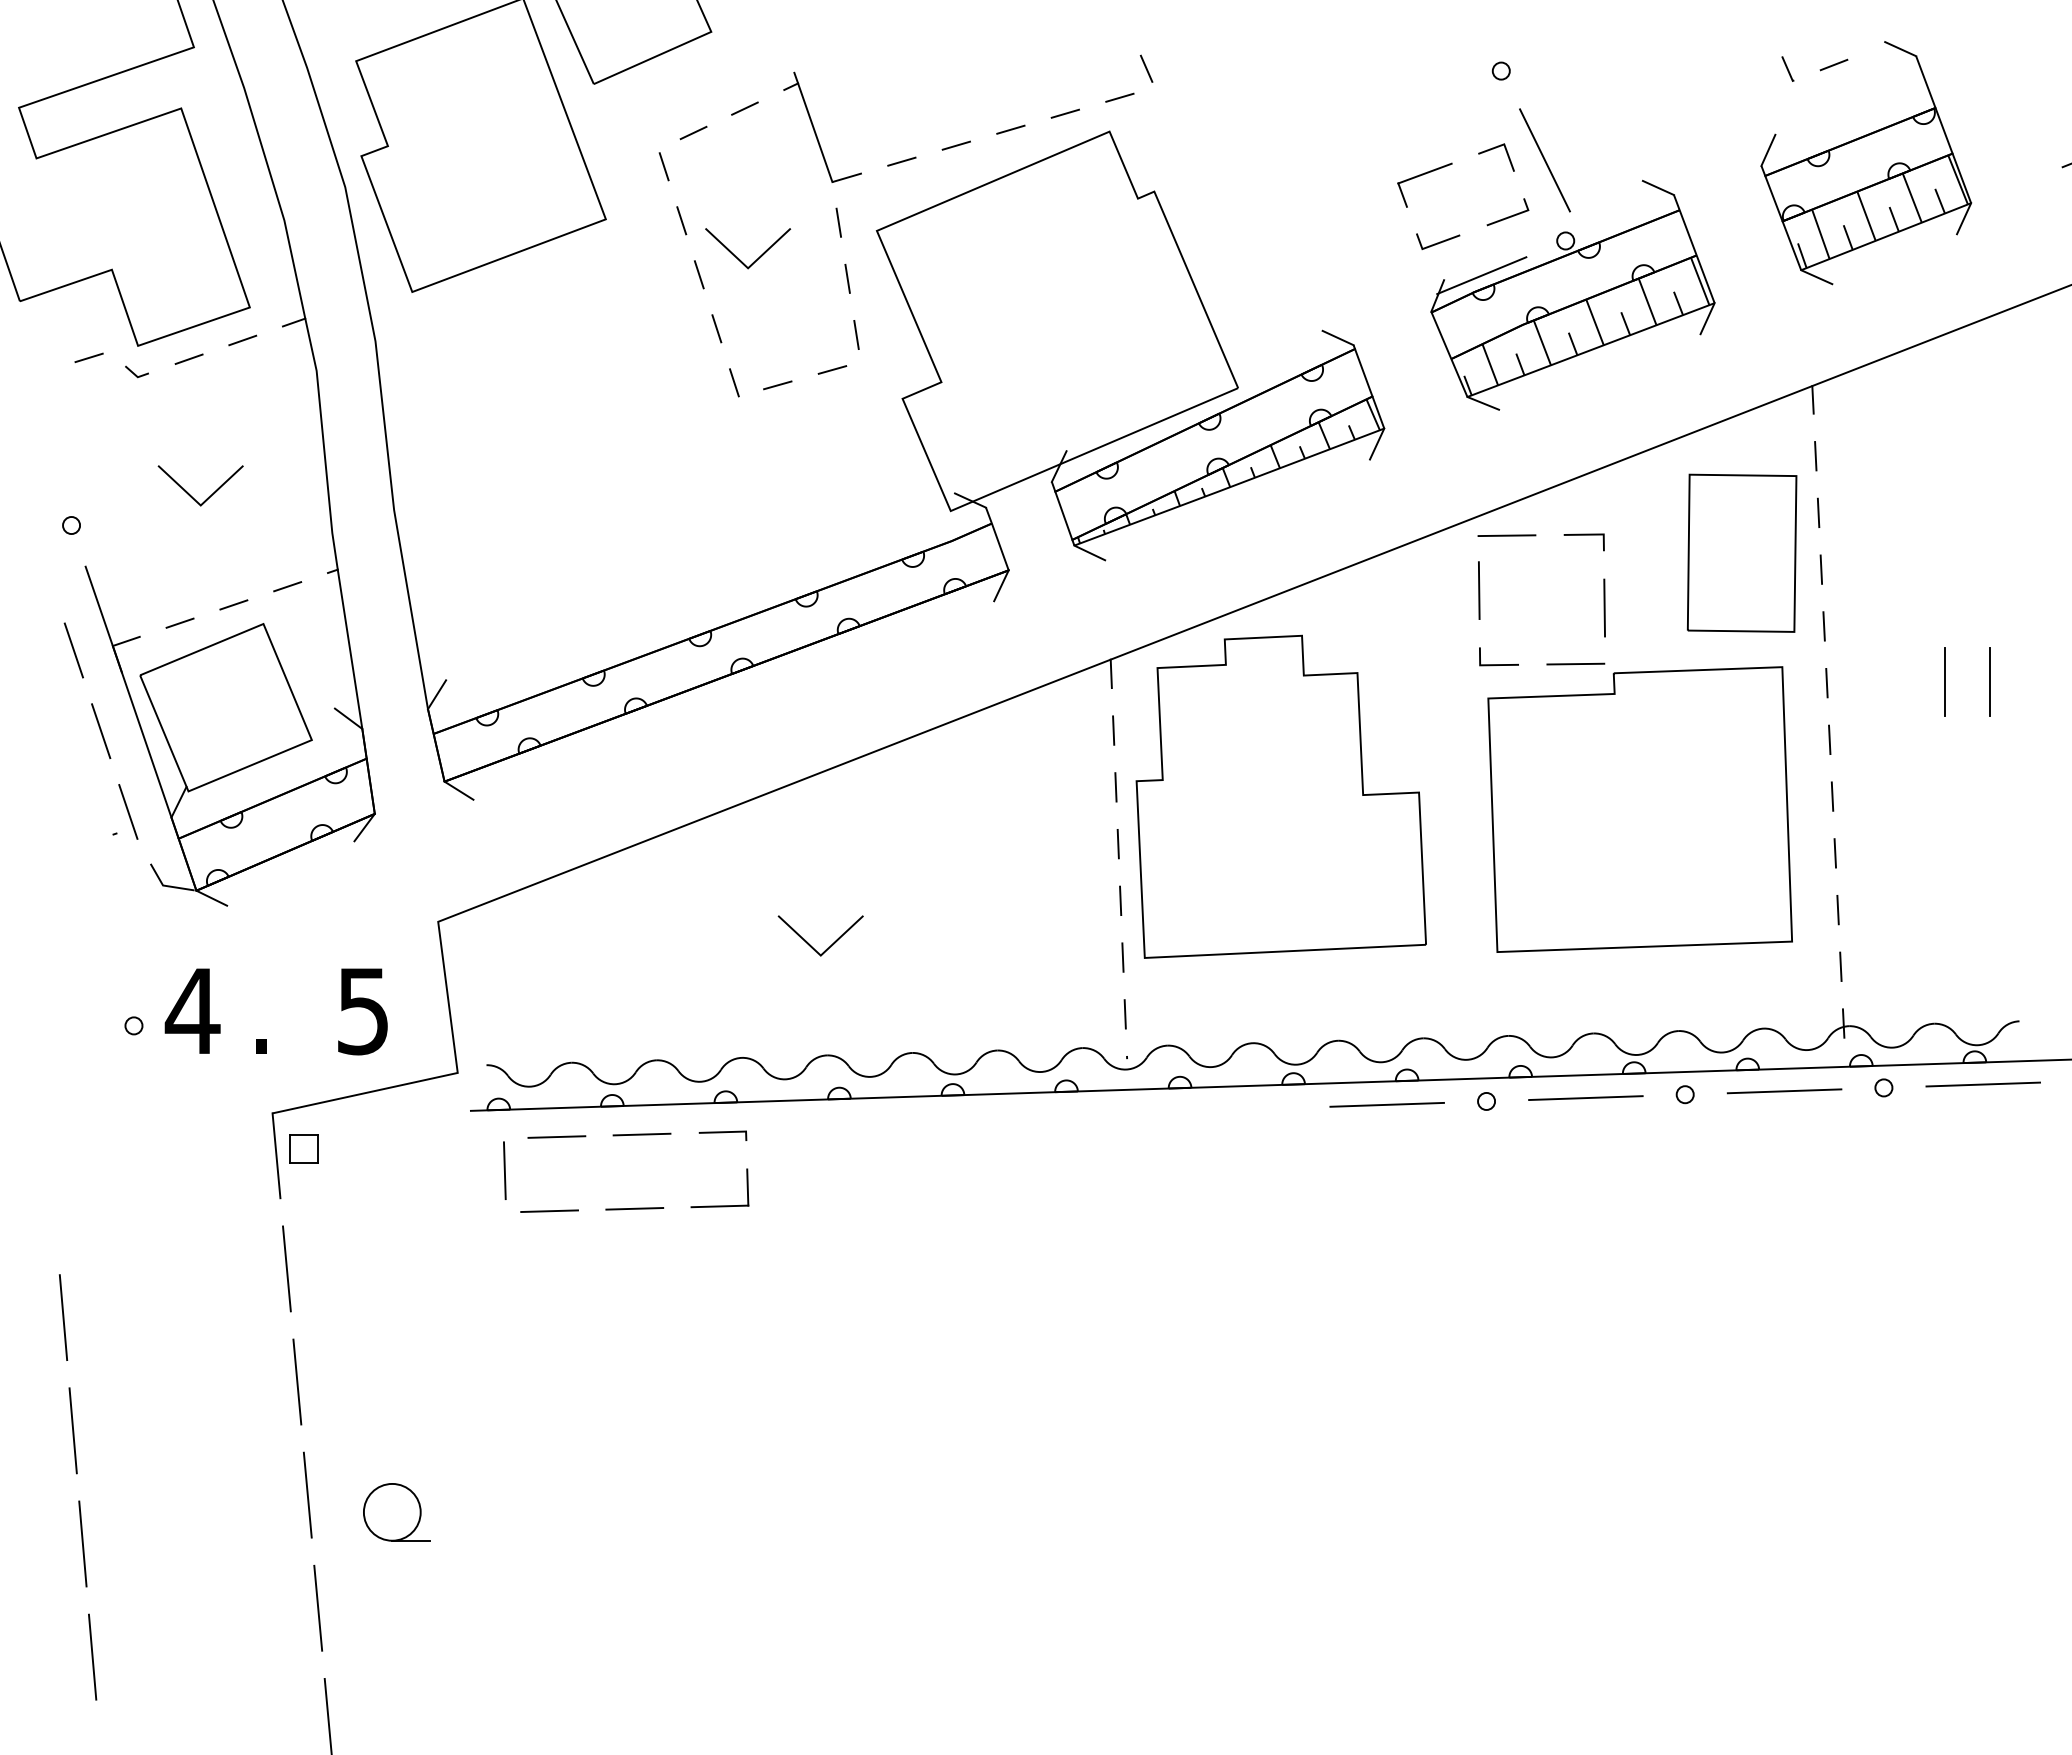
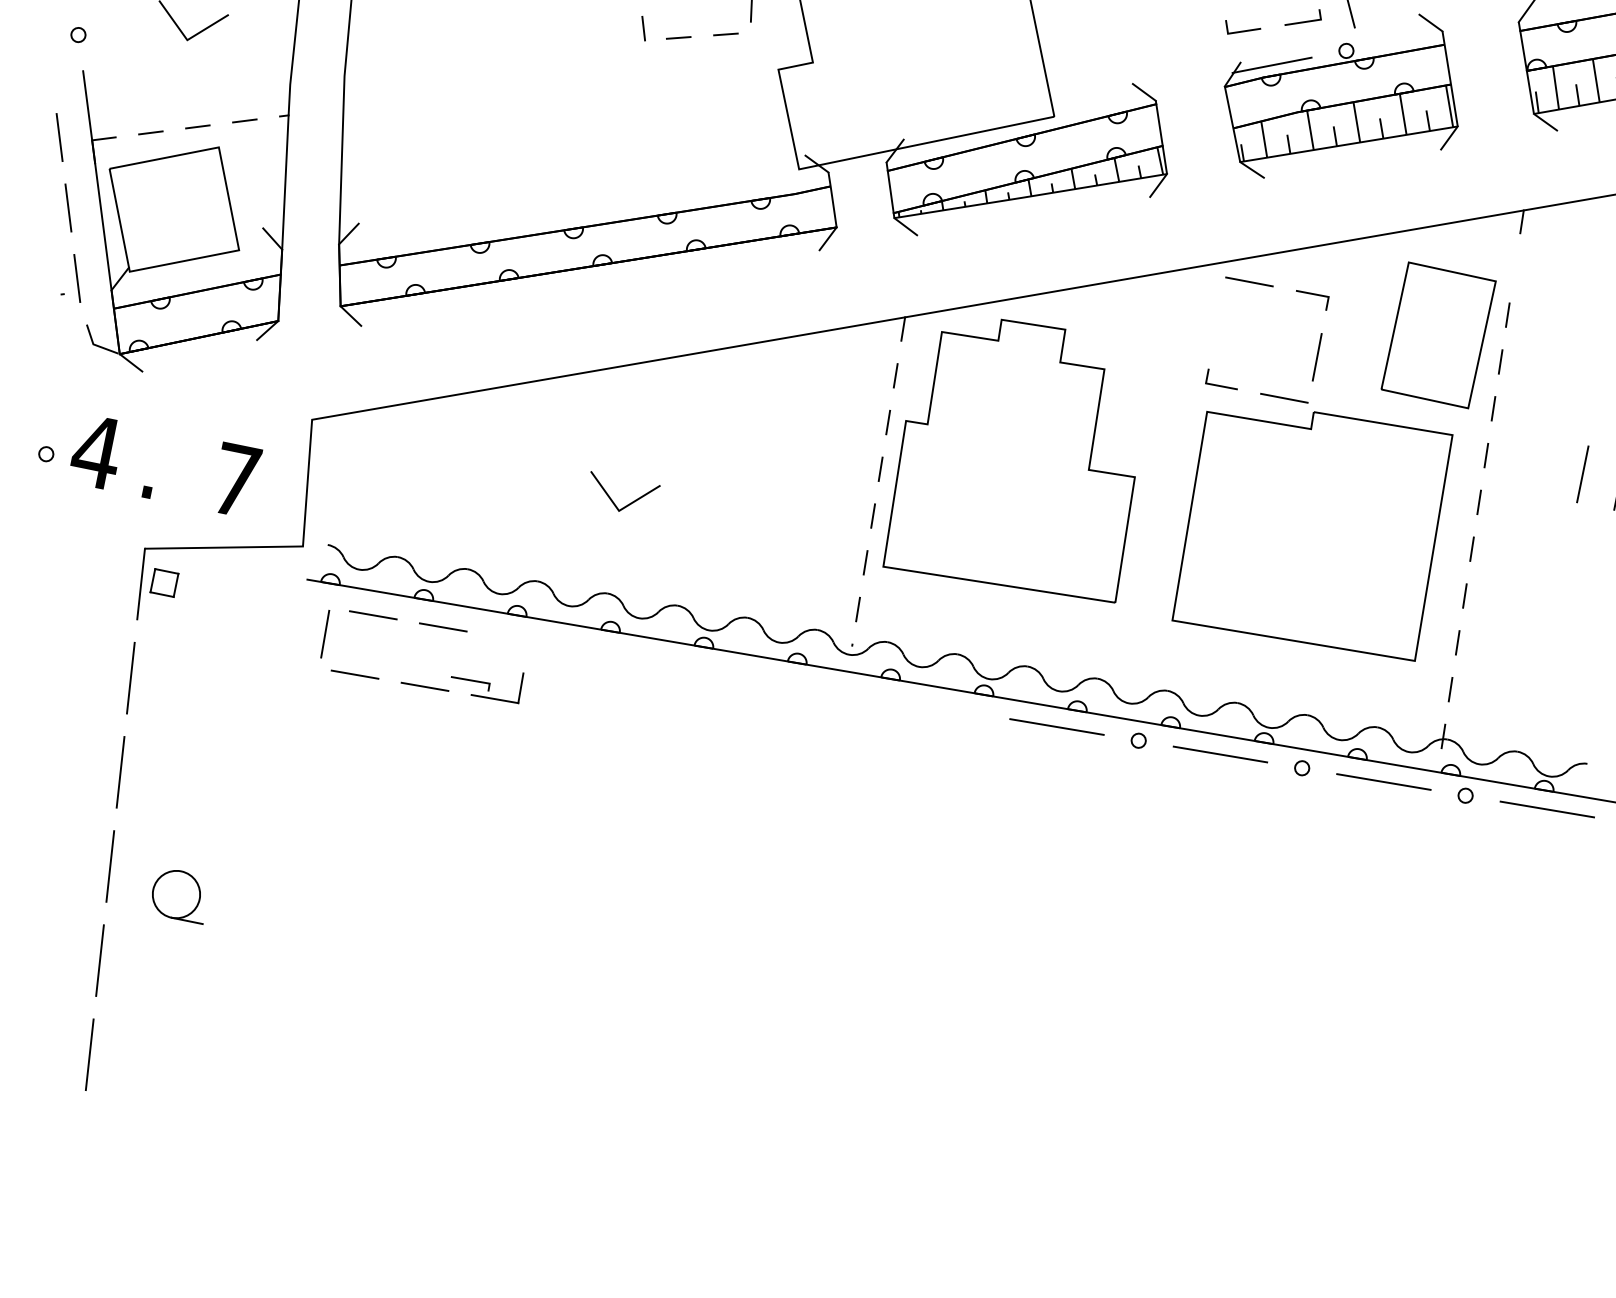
line: (1815, 456) -> (1514, 268), removed
line: (1478, 590) -> (1217, 321), removed
text: (362, 1011) -> (235, 480), 5 -> 7
line: (722, 1133) -> (470, 681), moved

